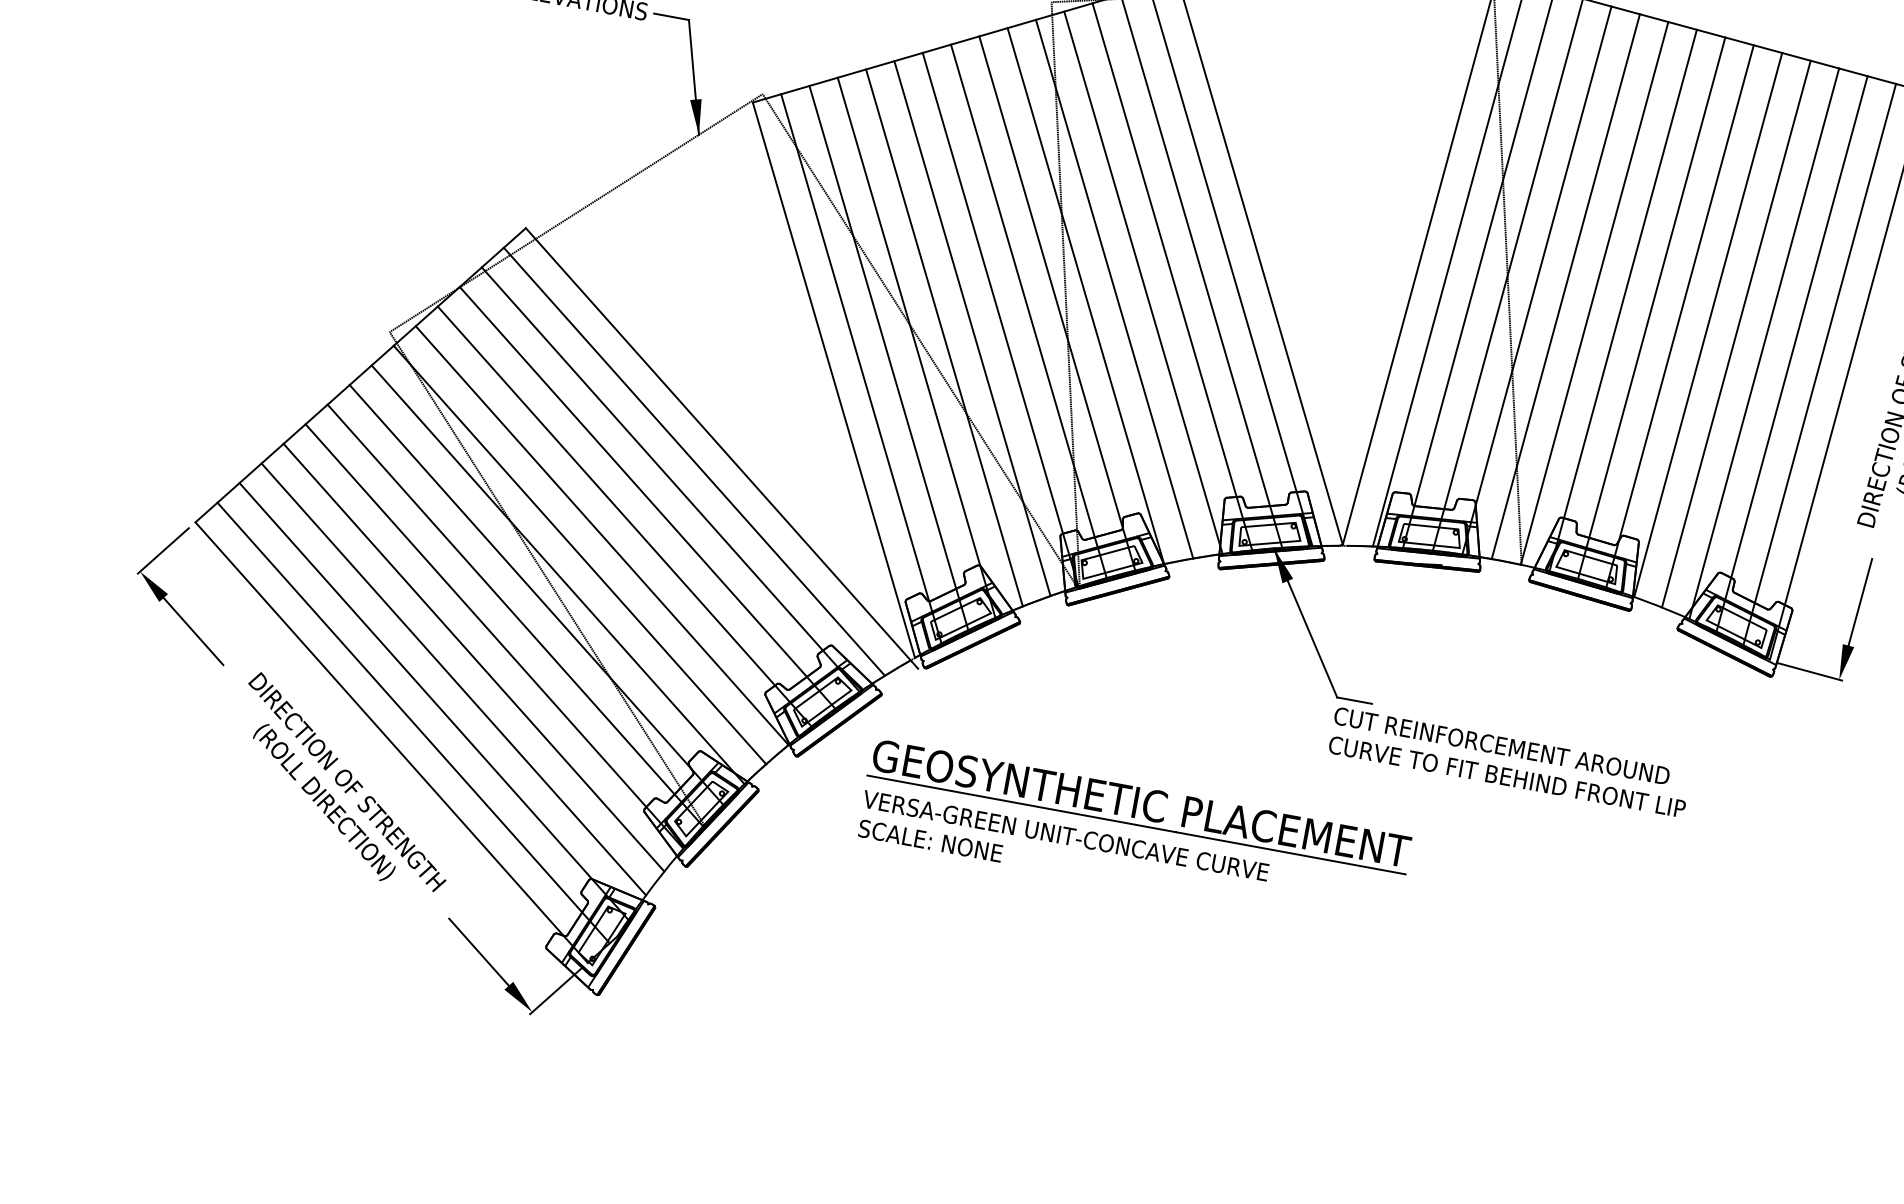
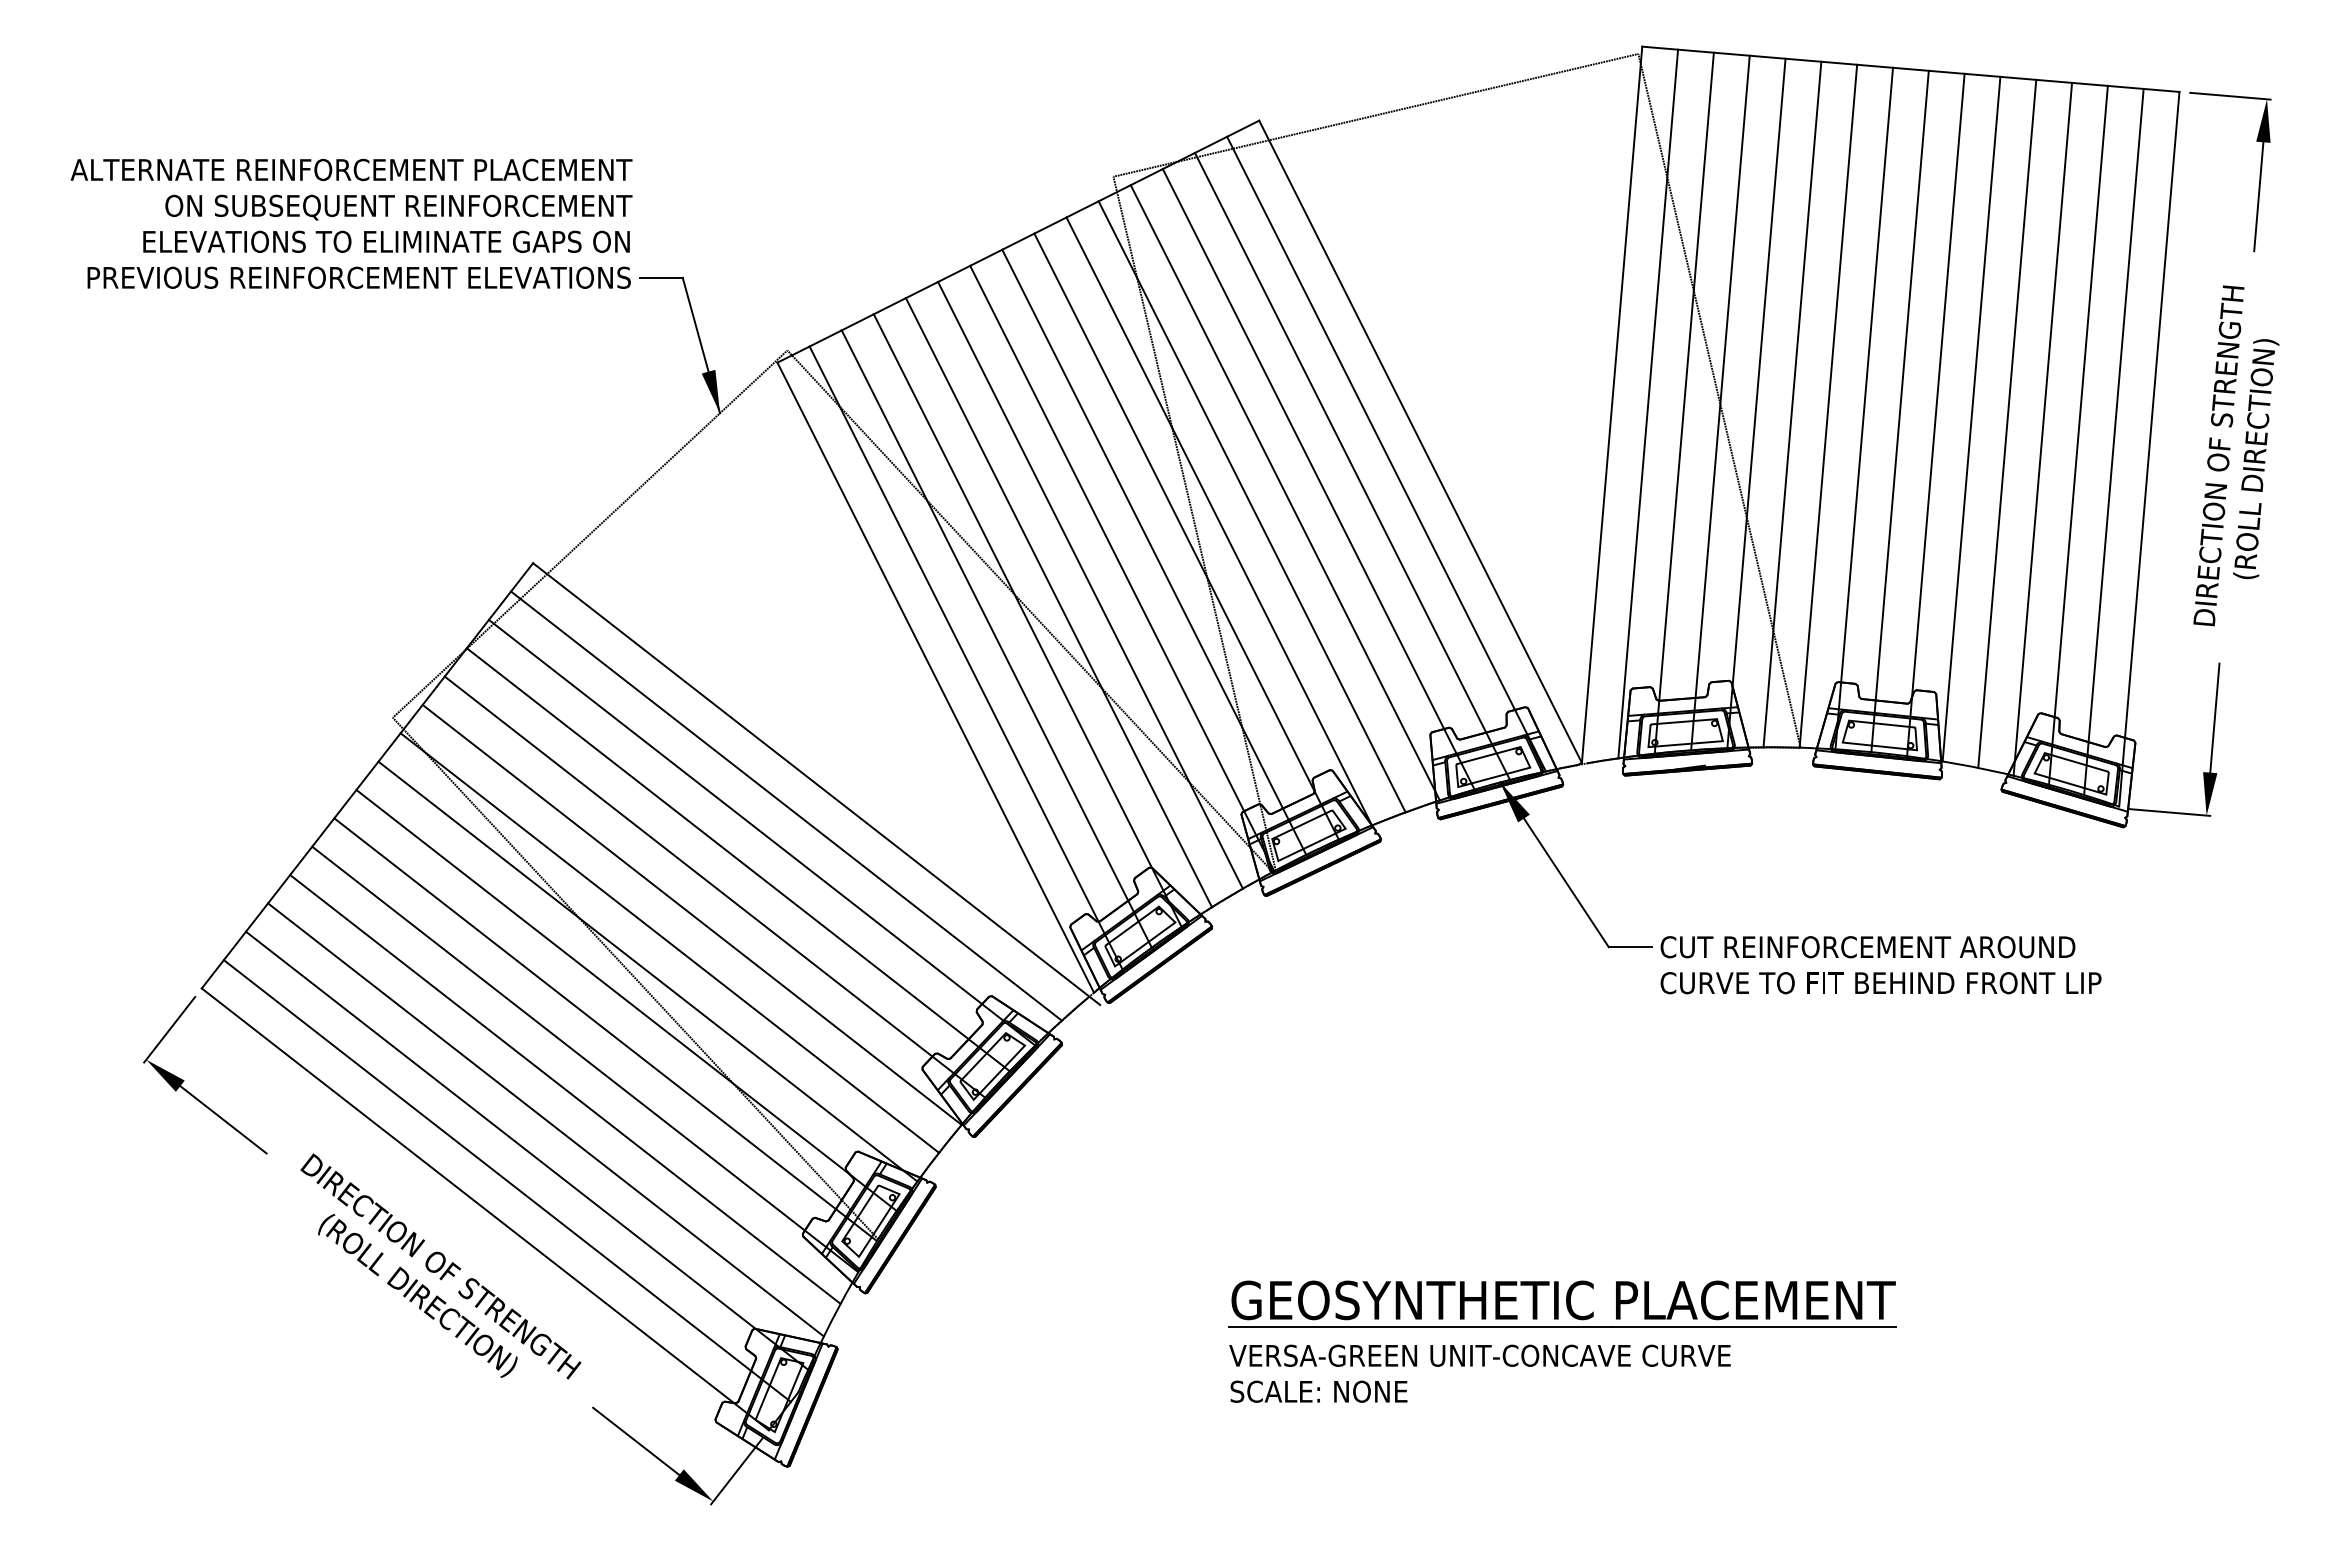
text: (1509, 762) -> (1880, 965), moved
part: (1134, 836) -> (1562, 1341), moved

